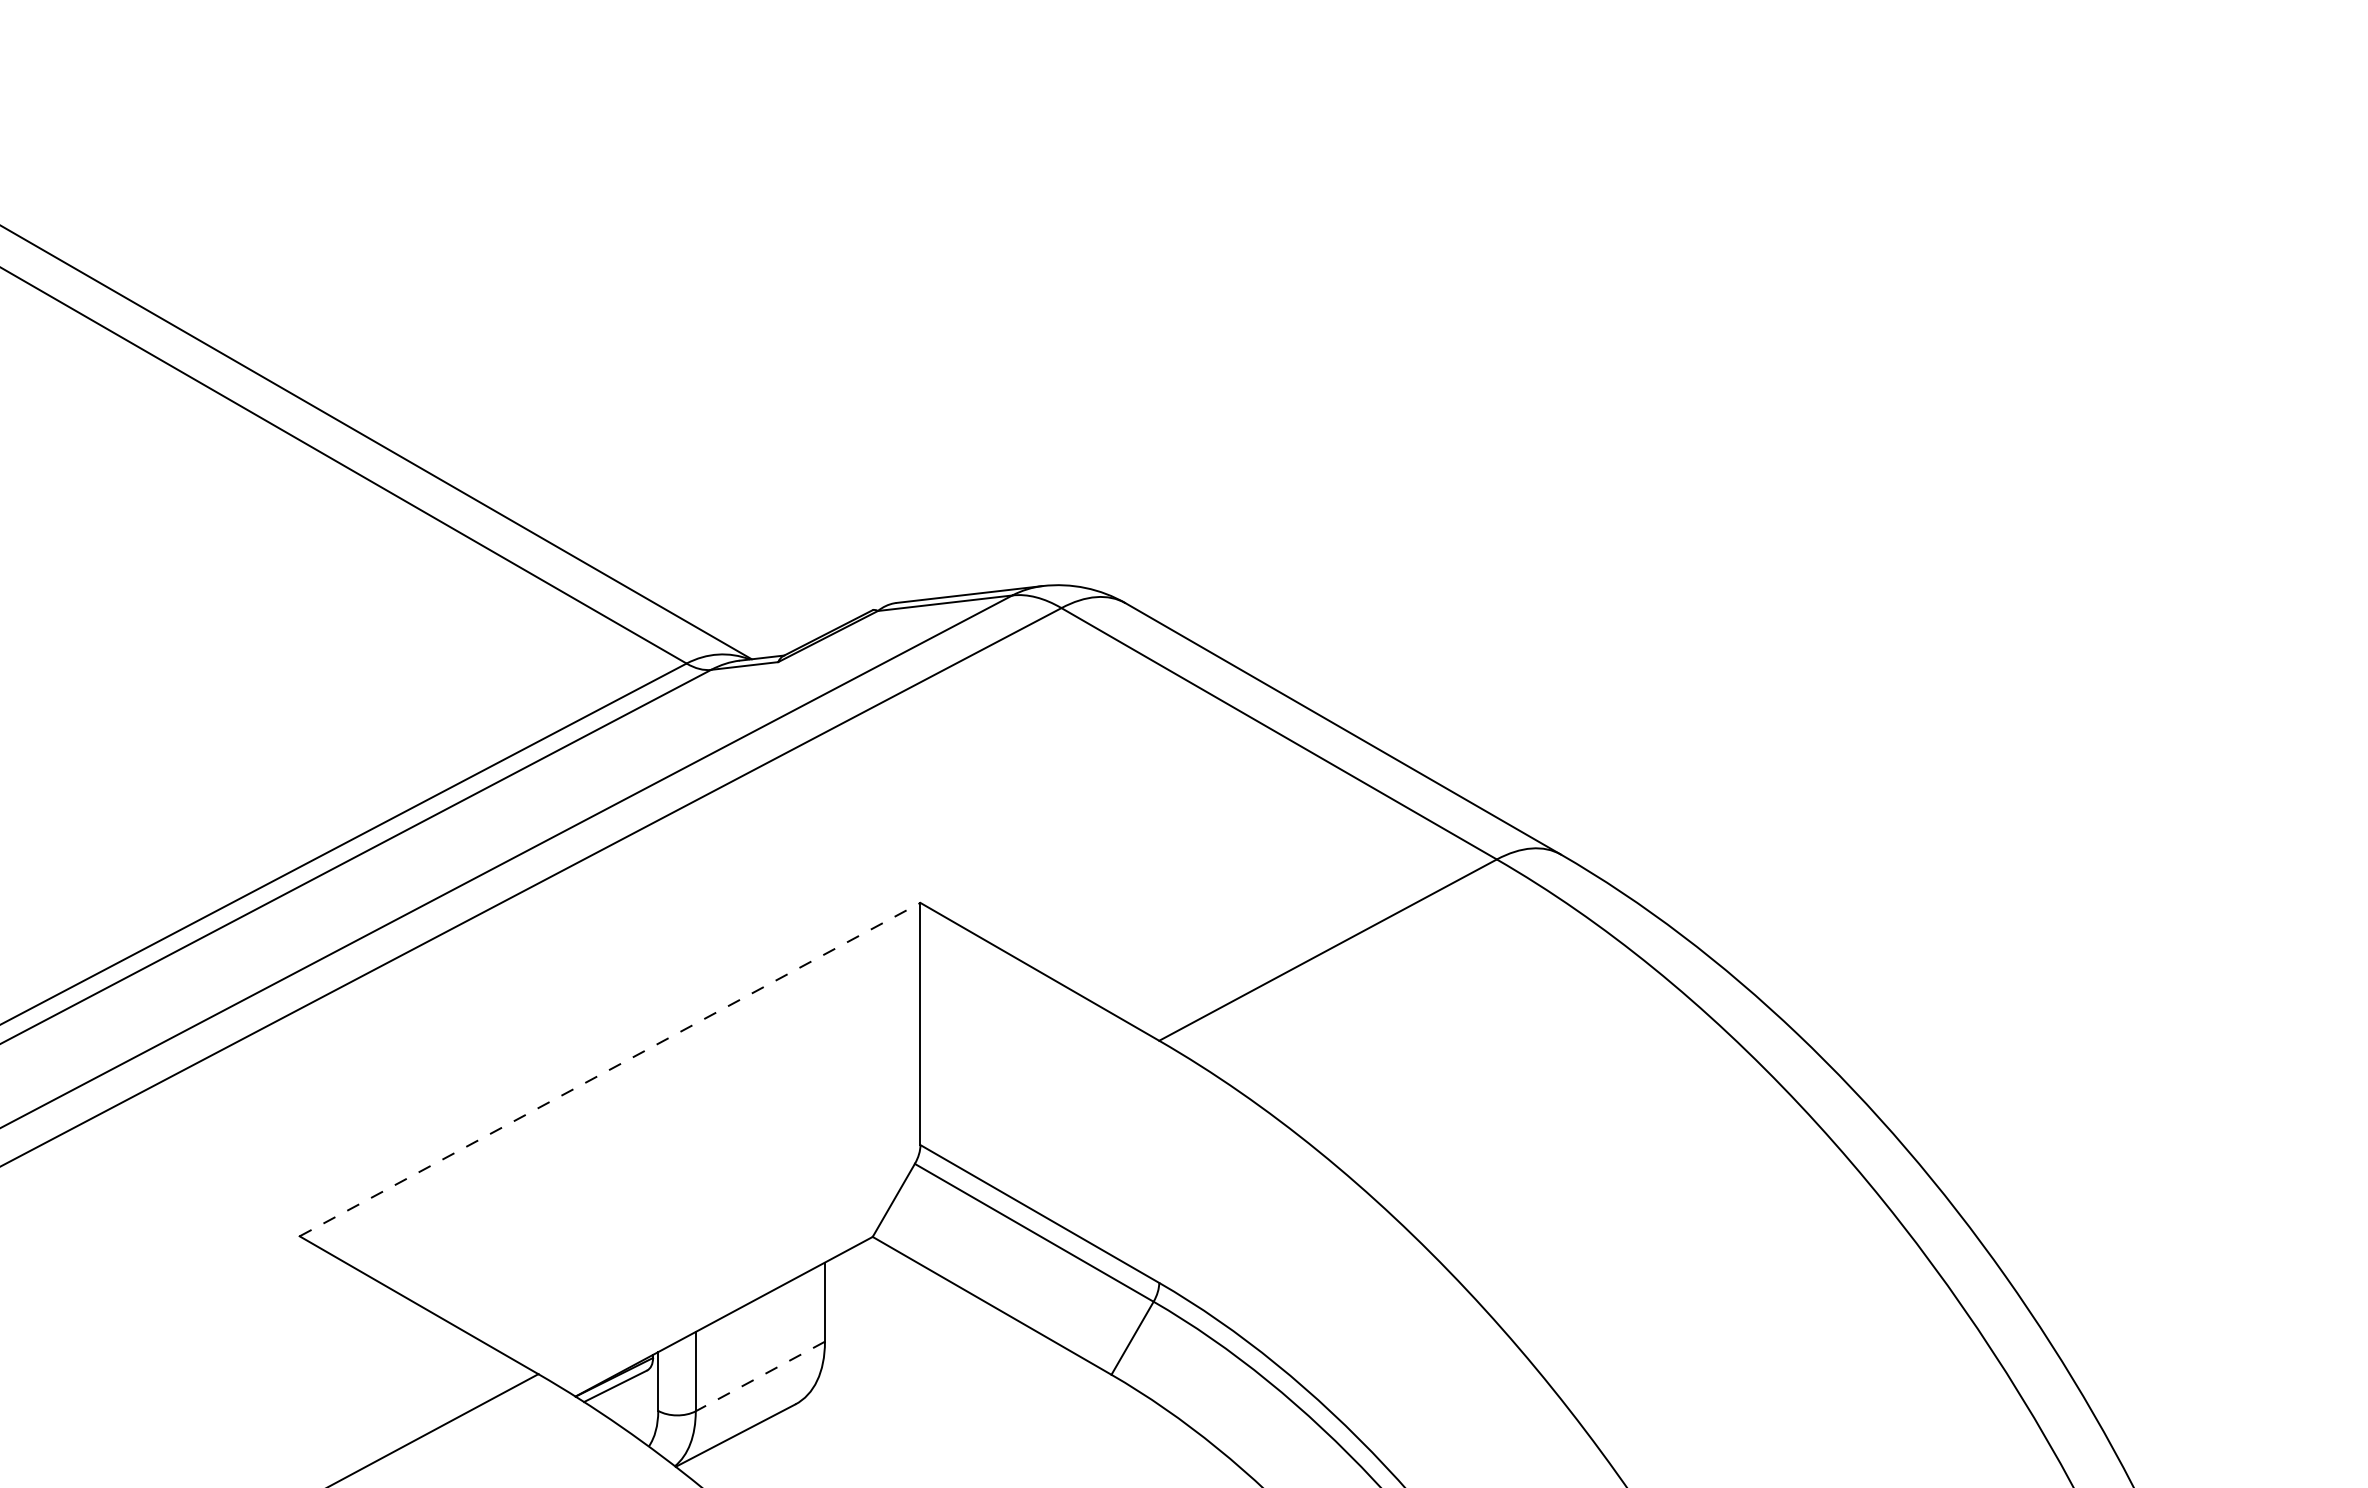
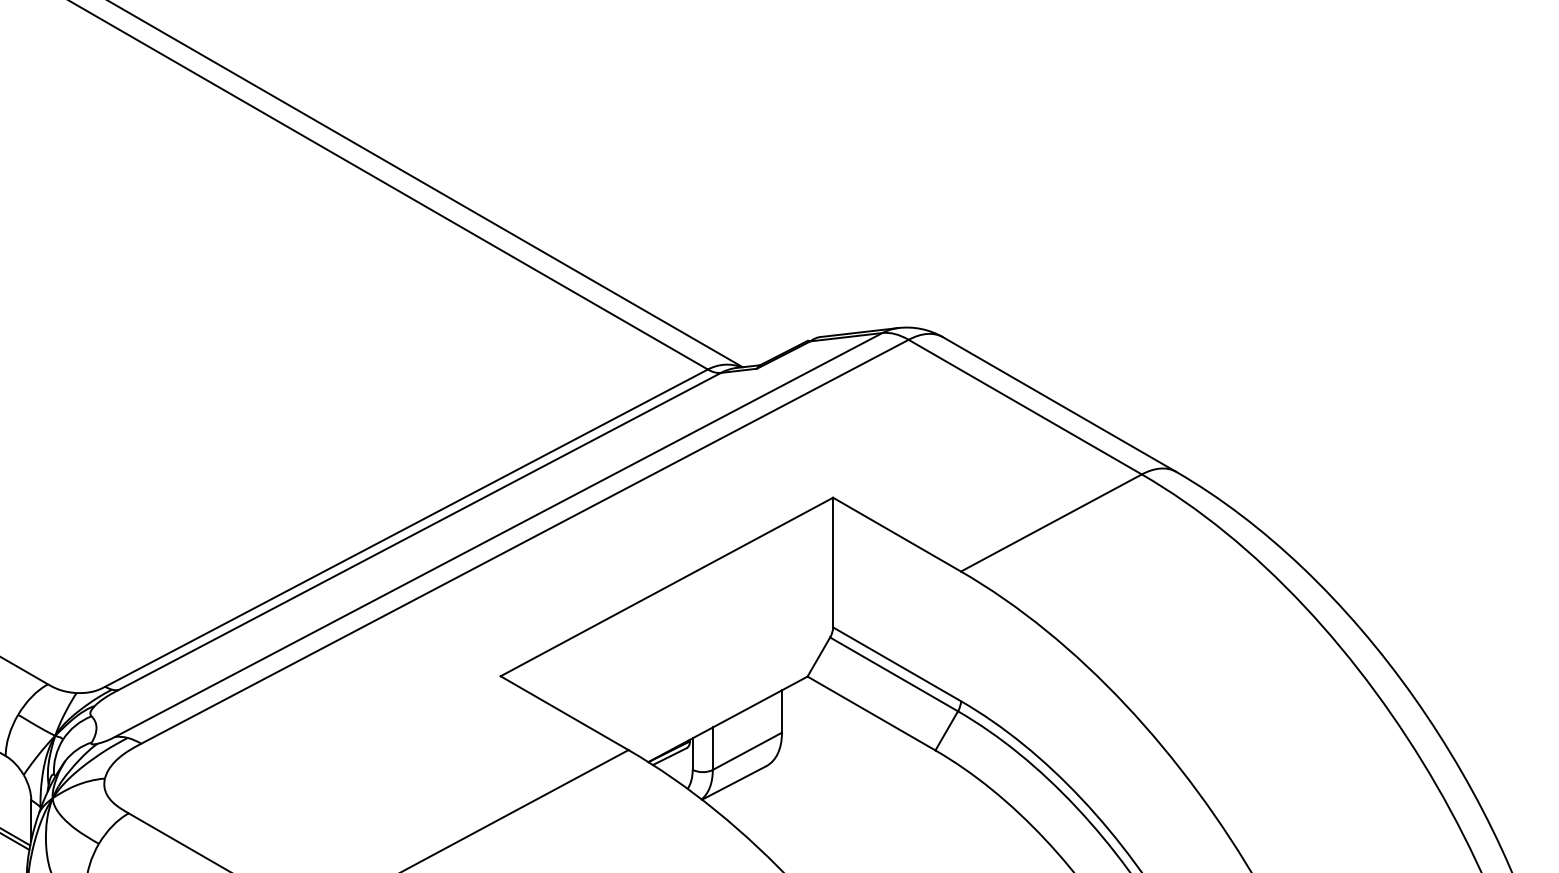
line: (609, 1070) -> (666, 587), dashed -> solid
line: (758, 1376) -> (746, 751), dashed -> solid

